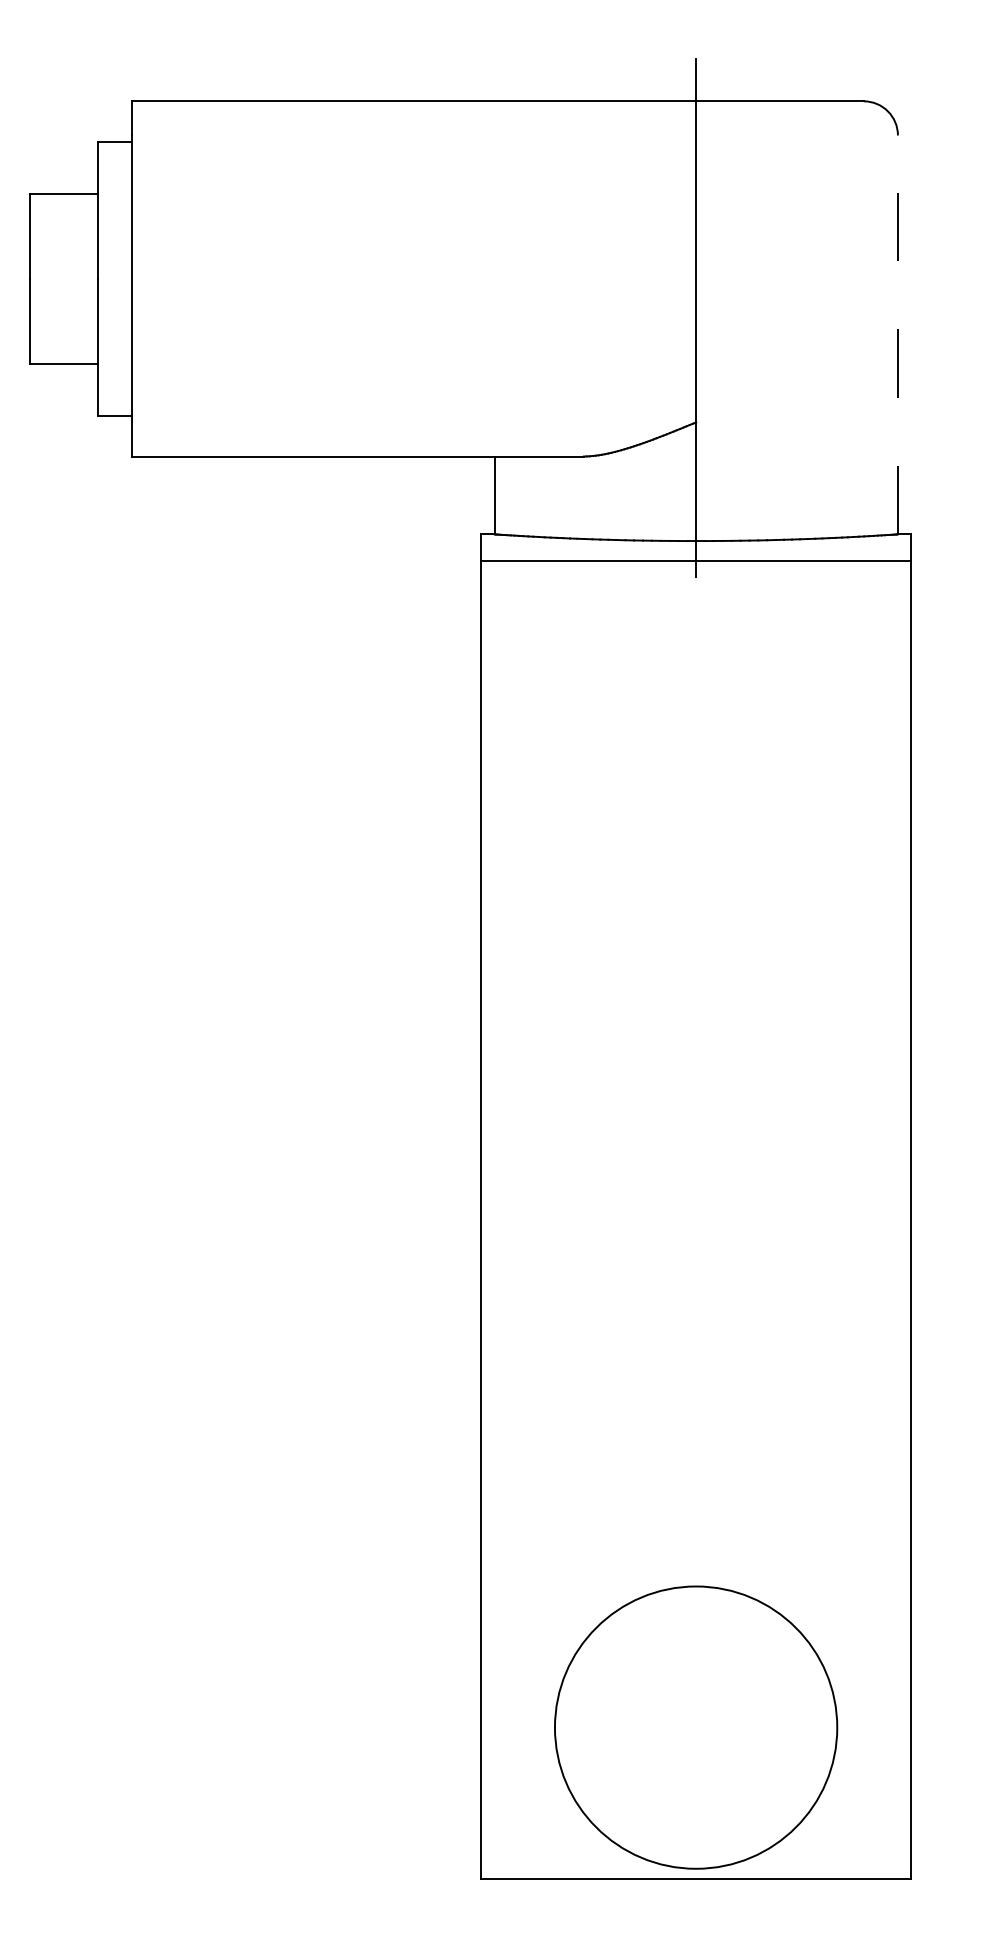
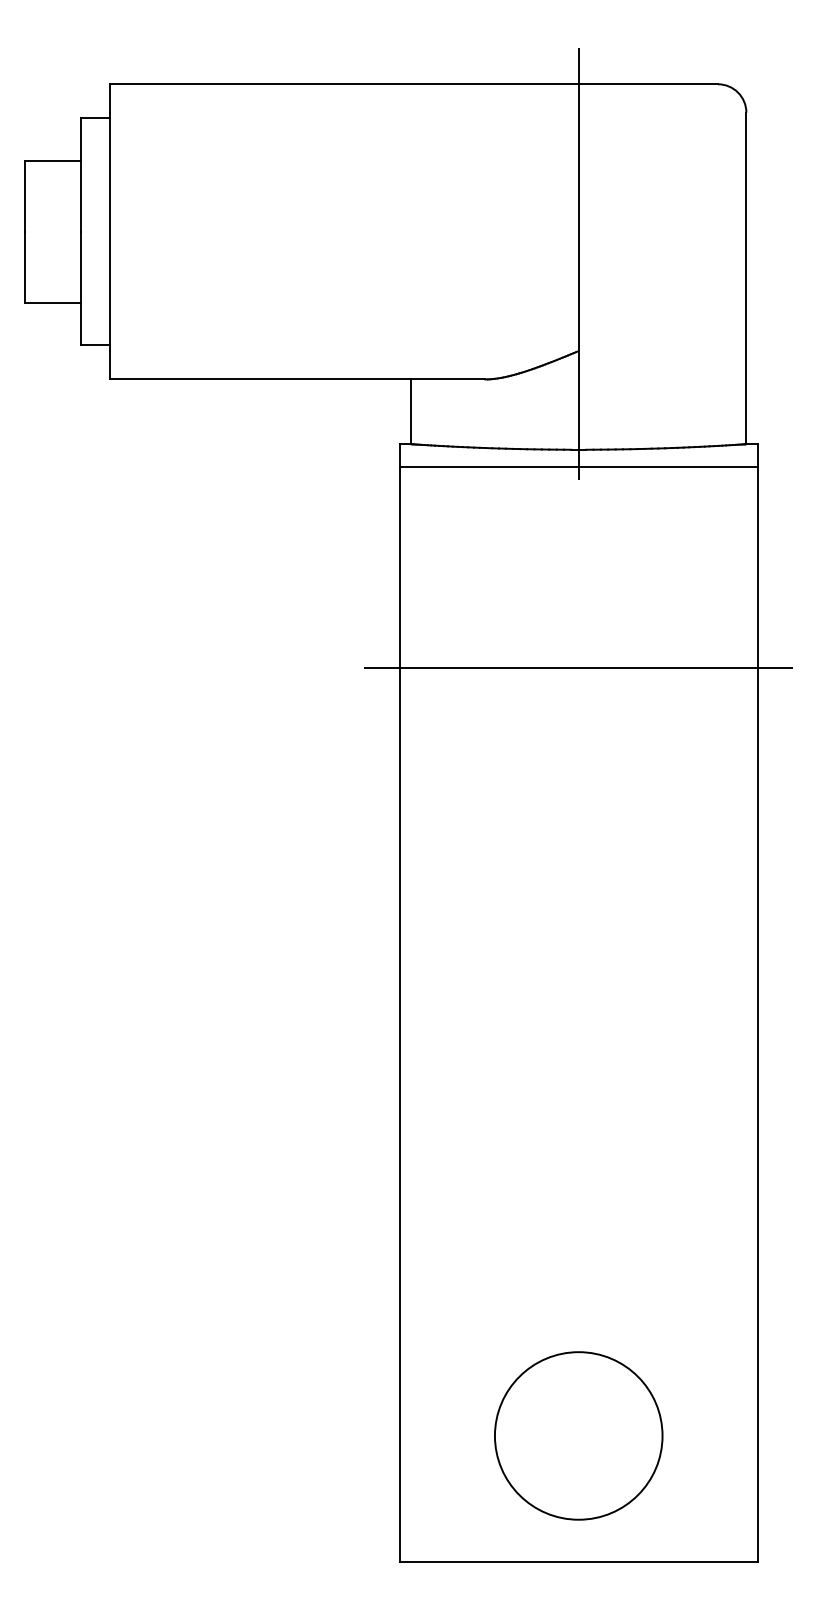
line: (898, 335) -> (746, 278), dashed -> solid
line: (695, 803) -> (578, 667), added
circle: (695, 1727) -> (578, 1435), size x0.71

